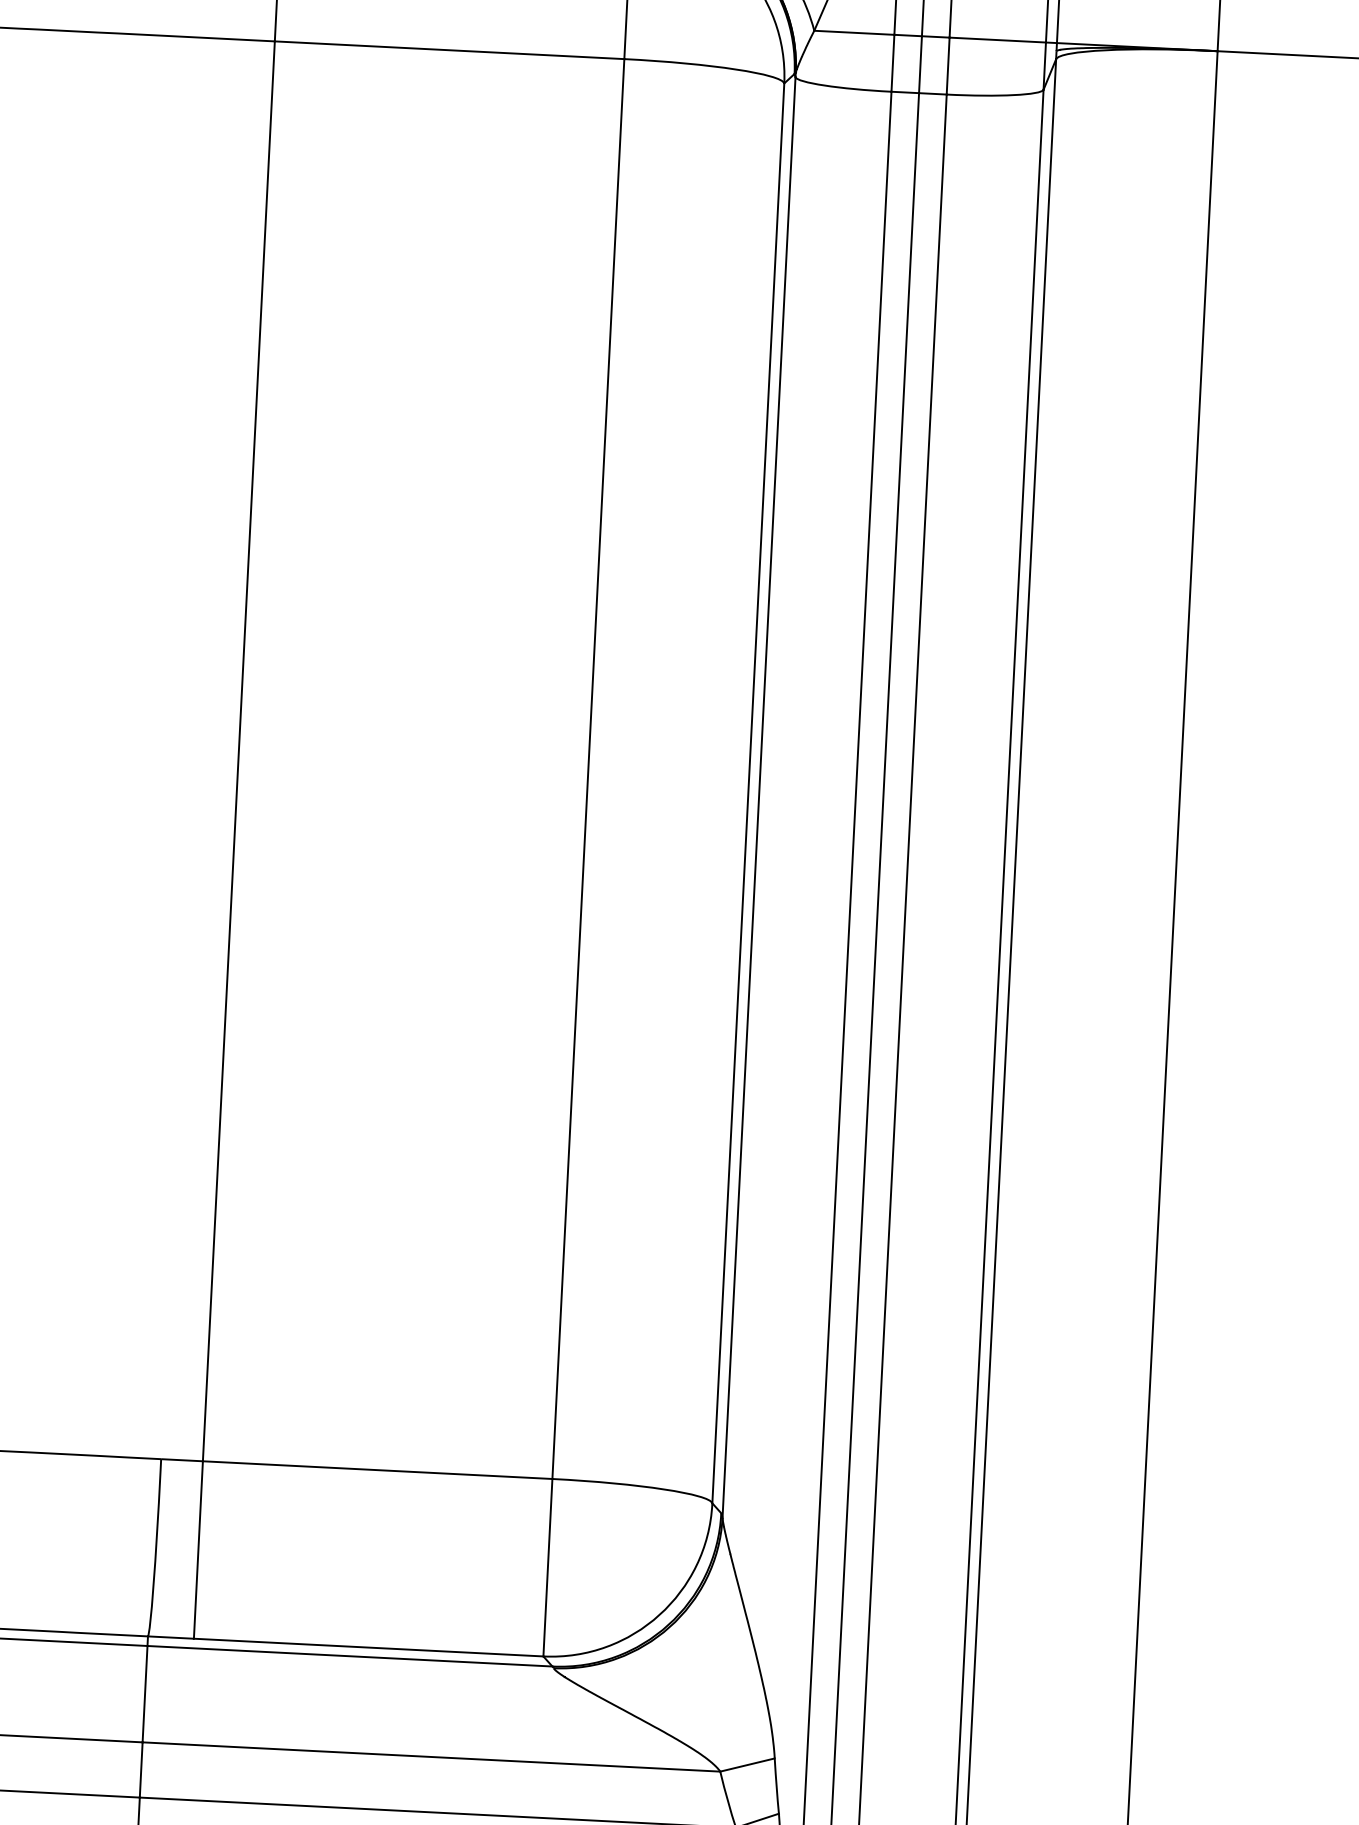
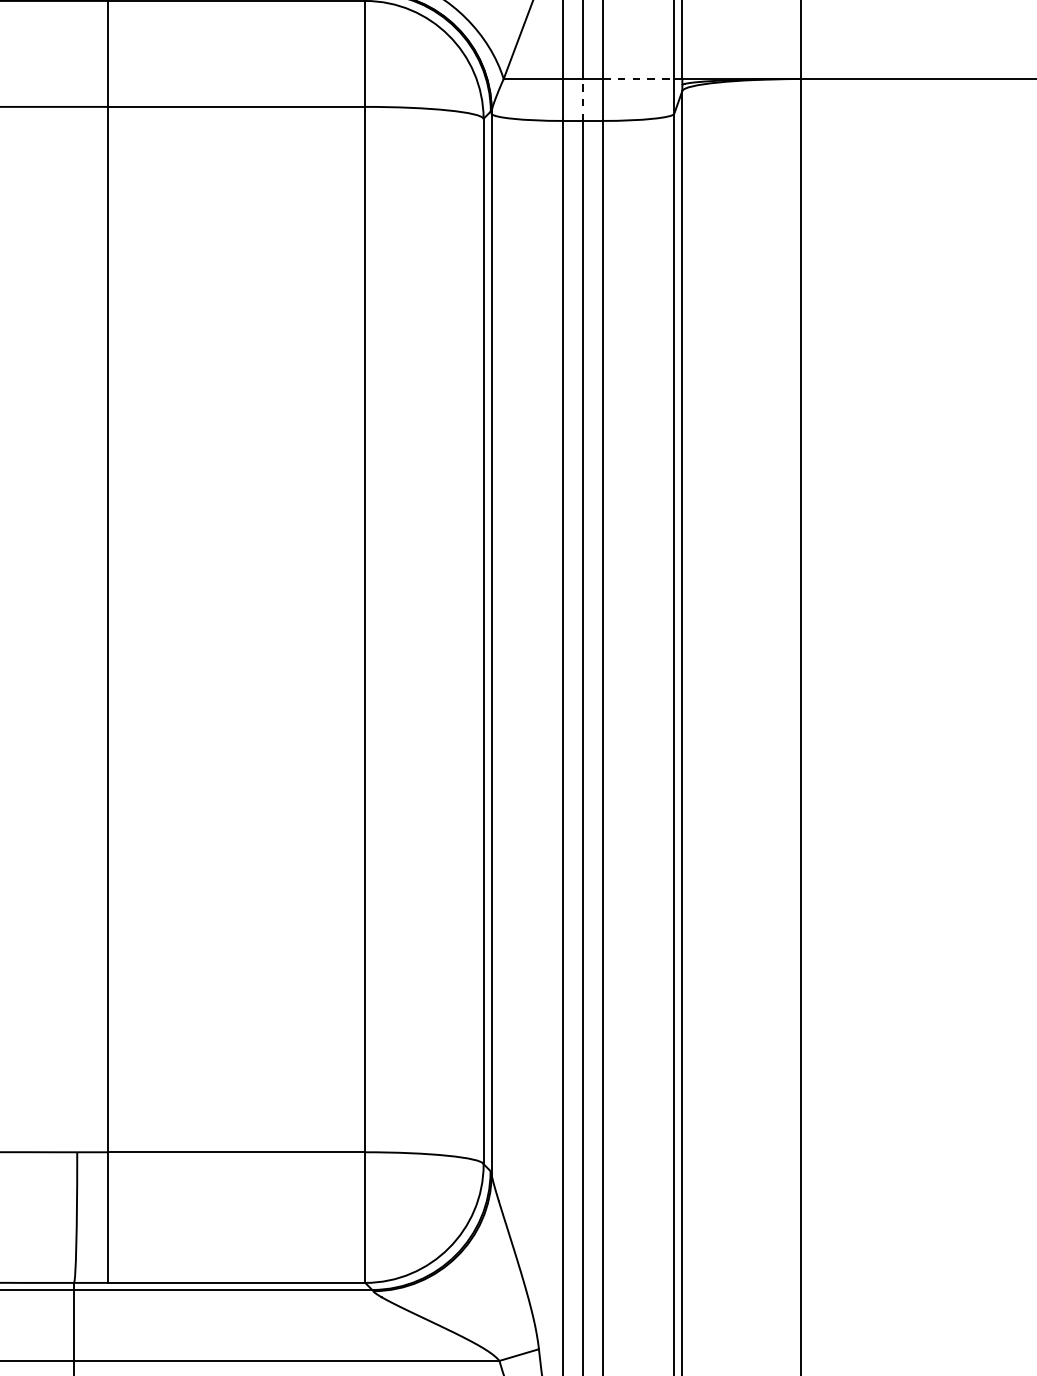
line: (998, 40) -> (639, 79), solid -> dashed
line: (919, 64) -> (582, 99), solid -> dashed

